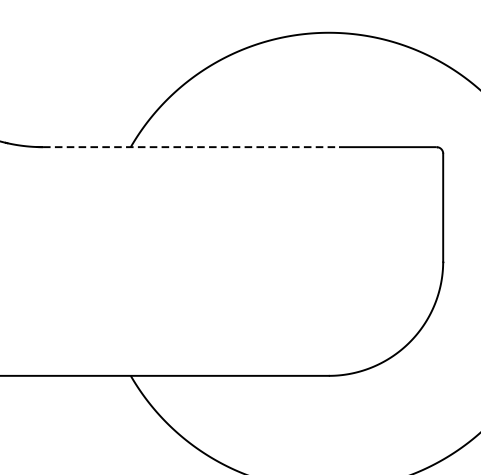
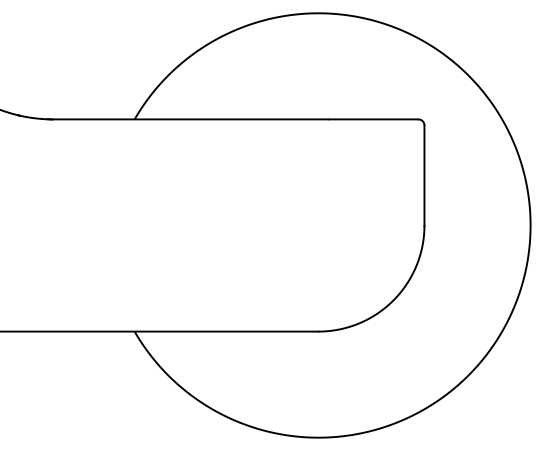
line: (192, 147) -> (191, 119), dashed -> solid

